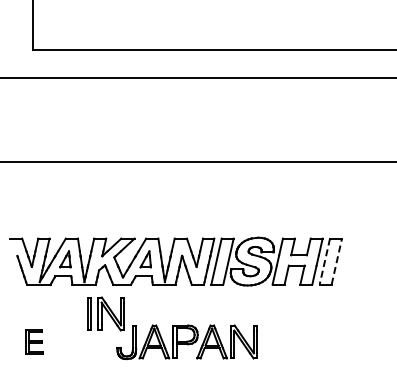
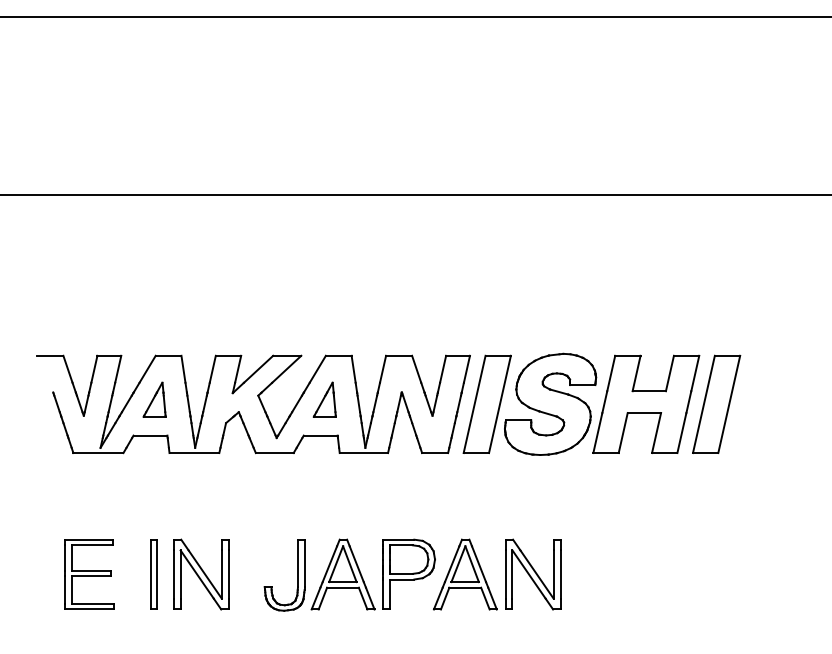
line: (324, 261) -> (703, 404), dashed -> solid
line: (336, 261) -> (728, 404), dashed -> solid
part: (105, 313) -> (188, 573), moved
part: (34, 341) -> (89, 573), size x1.43

